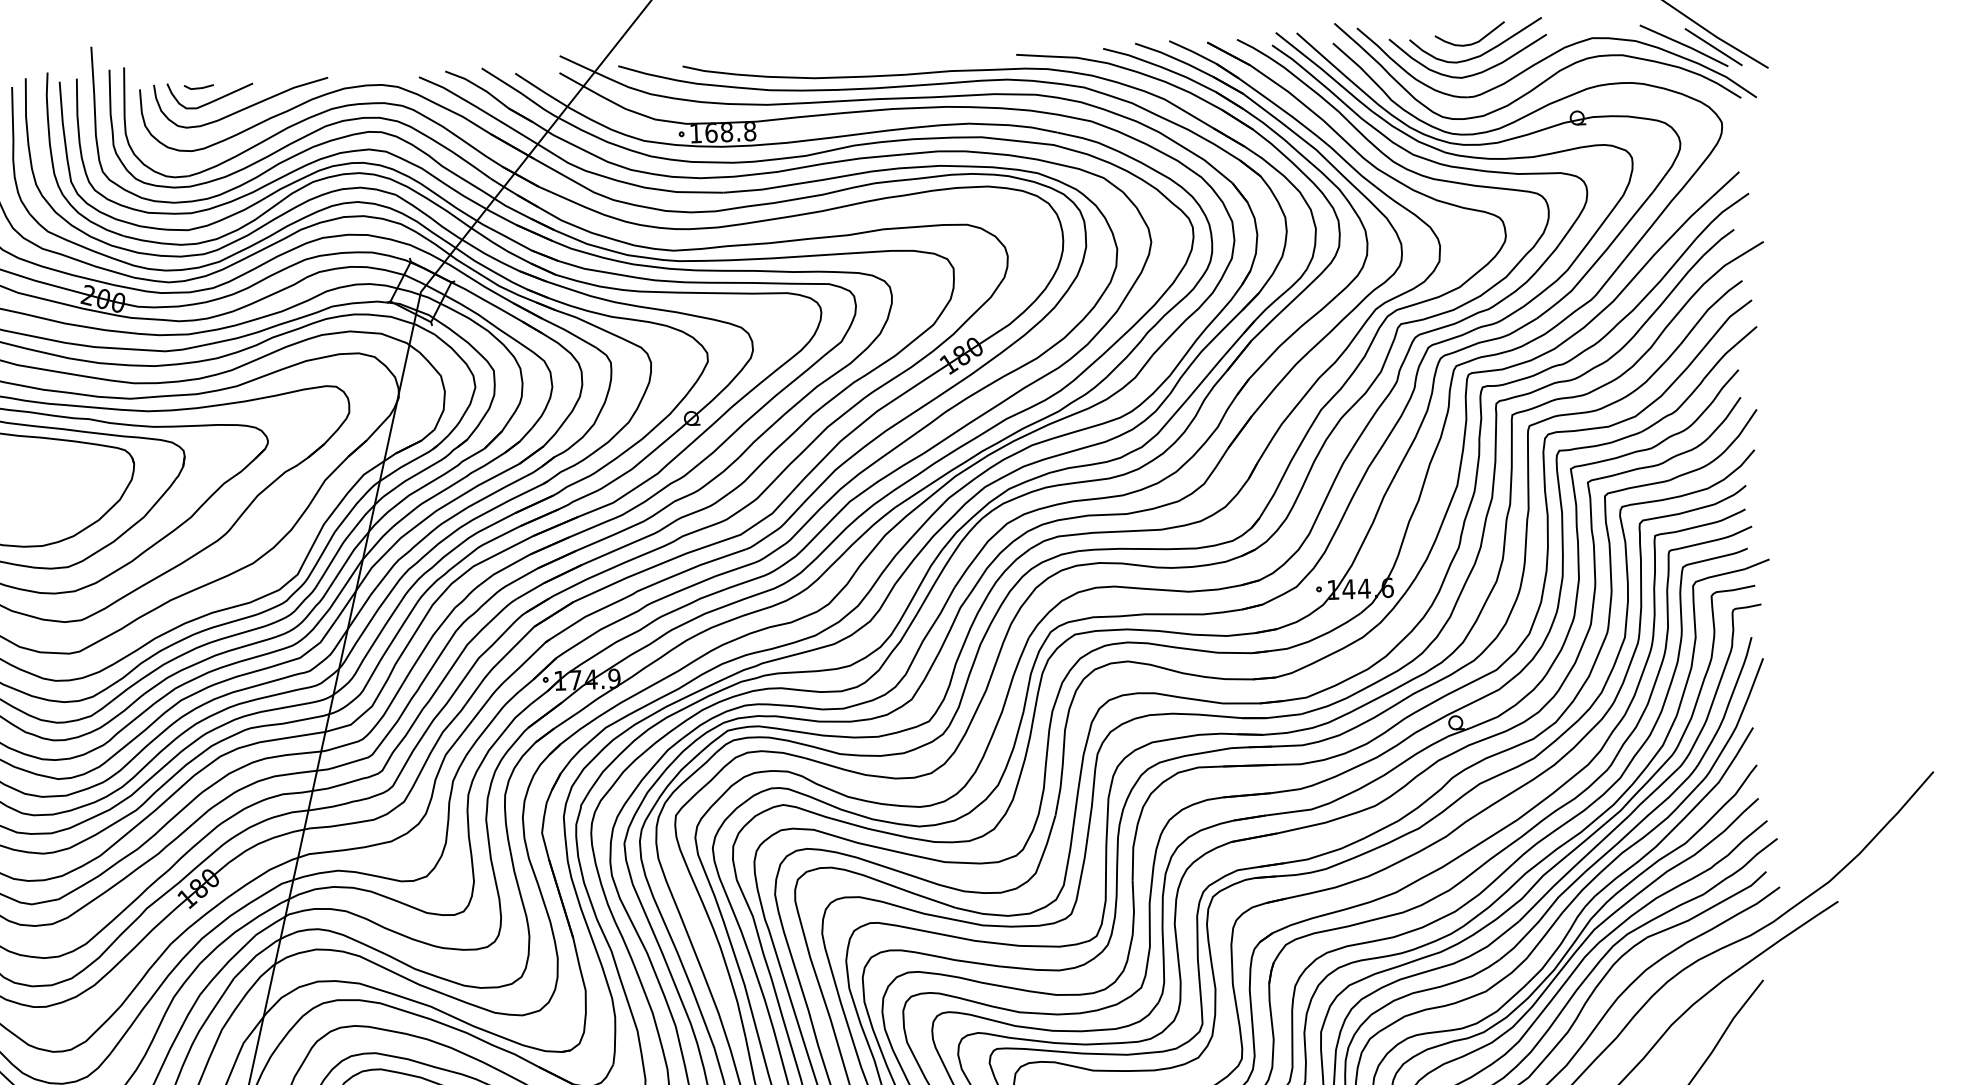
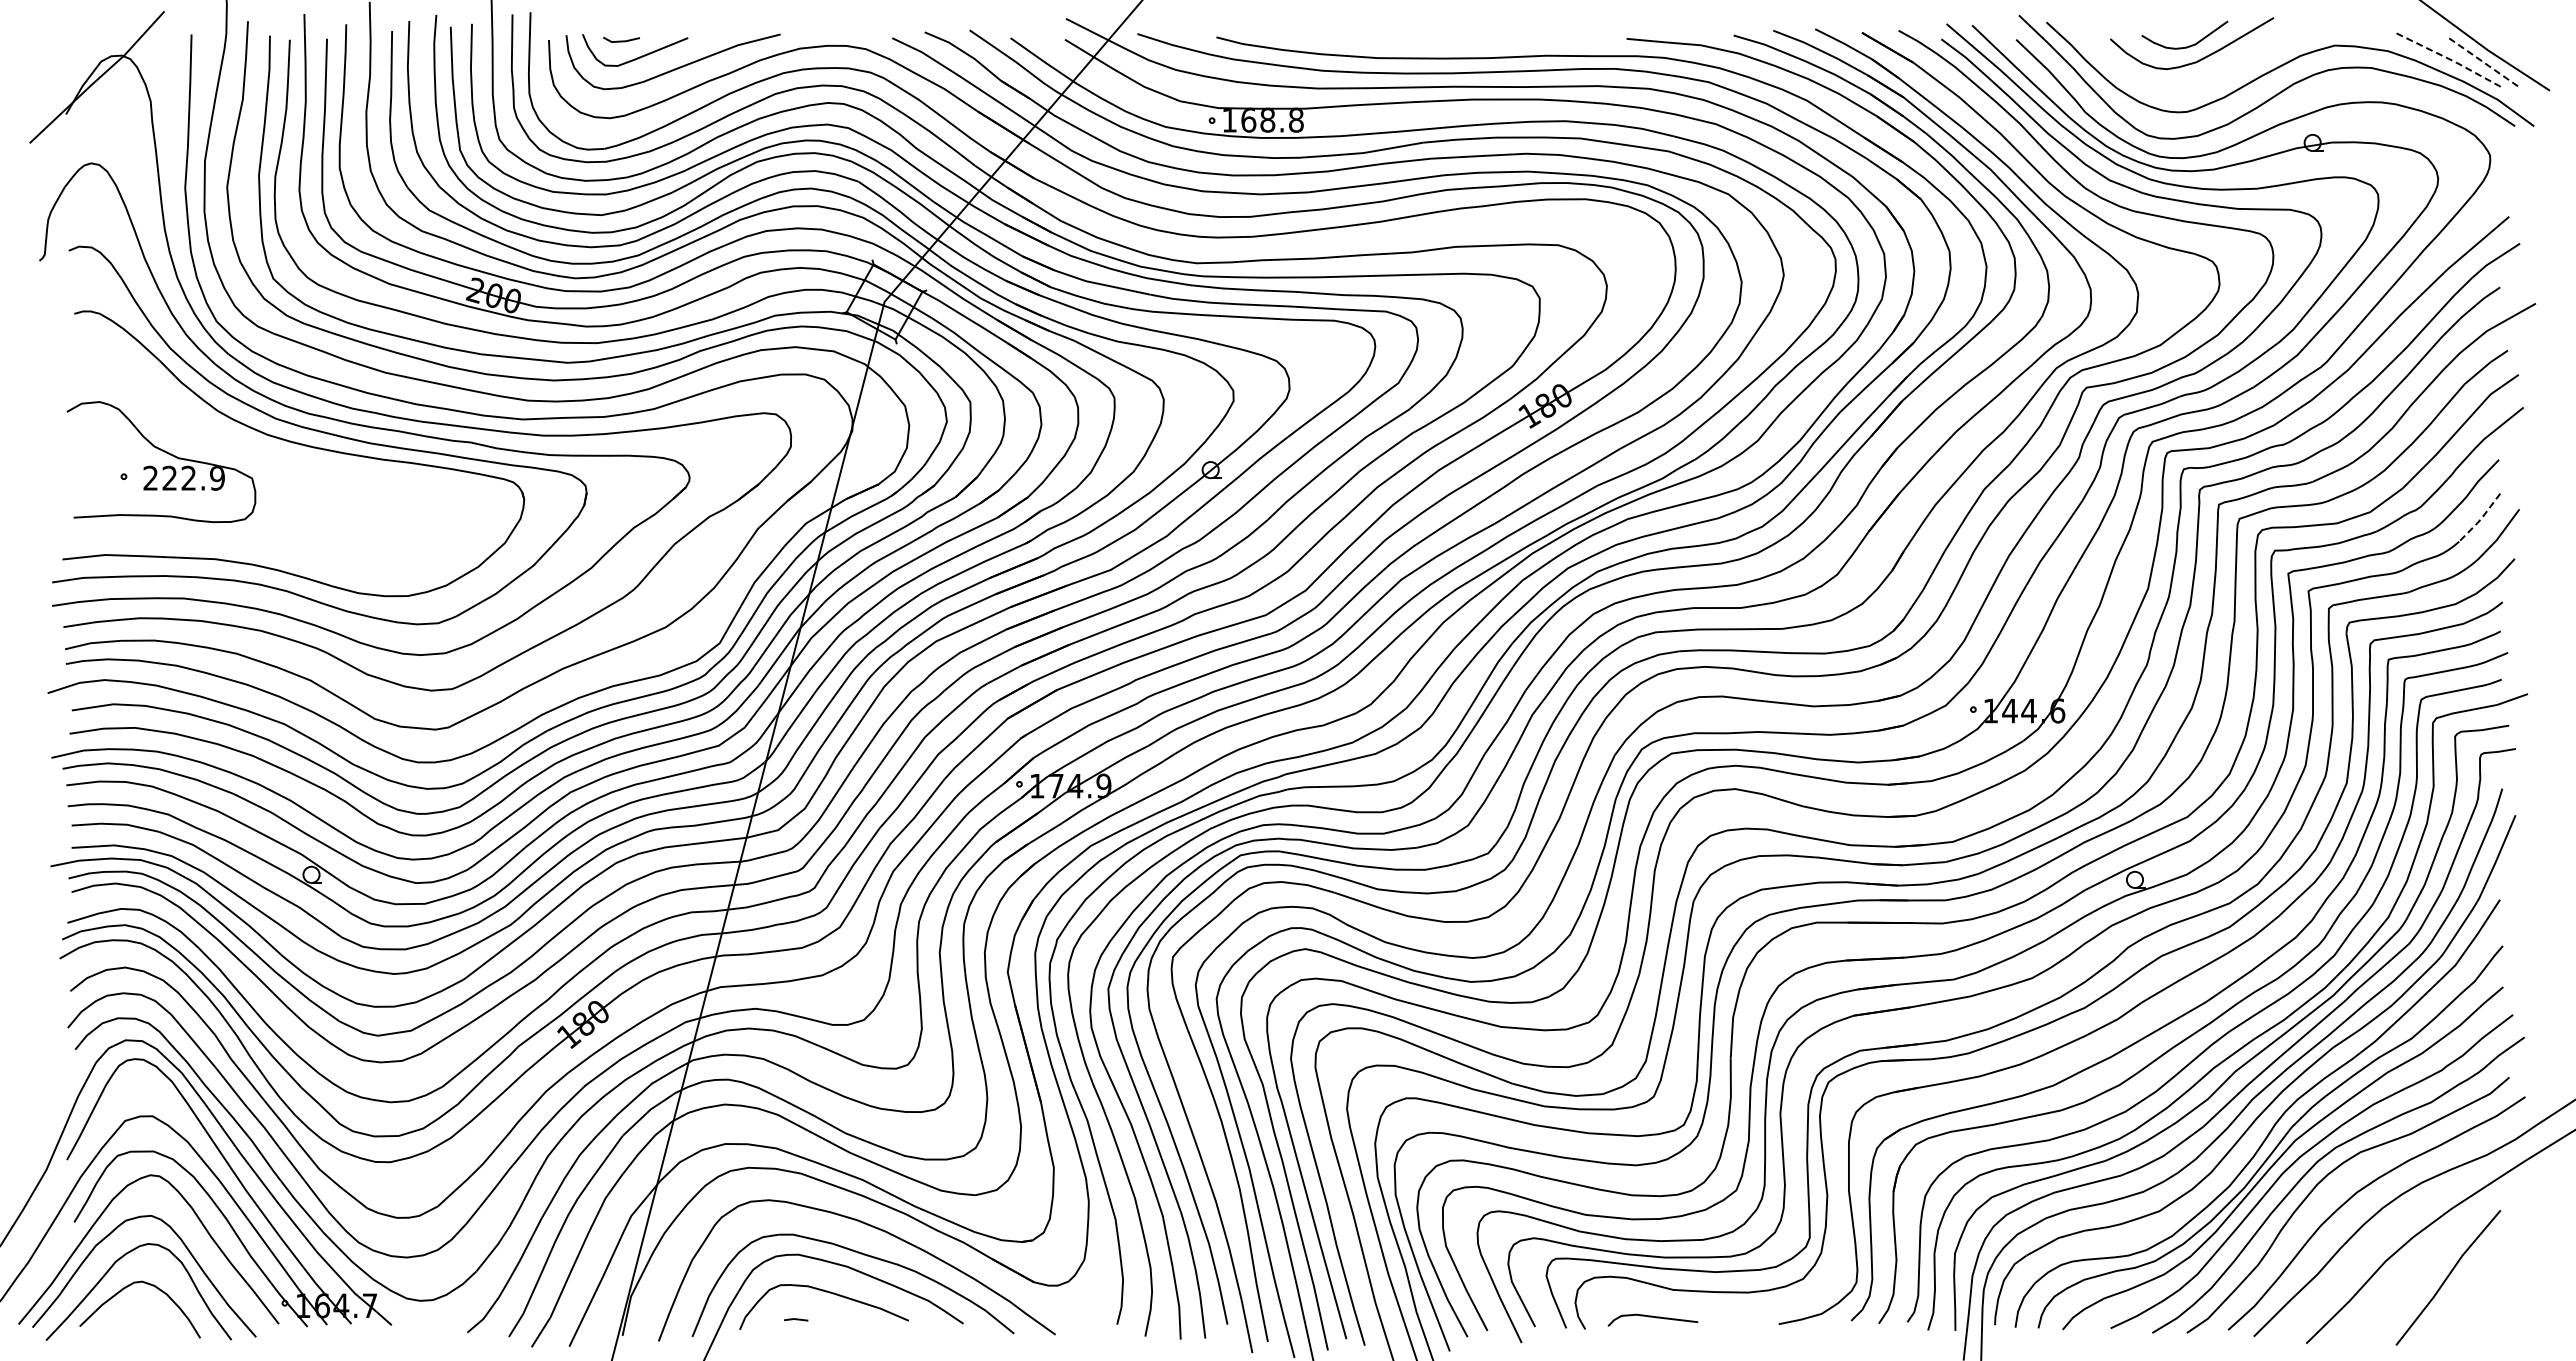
line: (1685, 45) -> (2448, 58), solid -> dashed
line: (1713, 47) -> (2483, 62), solid -> dashed
curve: (1475, 73) -> (2189, 83), removed
line: (1725, 418) -> (2480, 519), solid -> dashed

